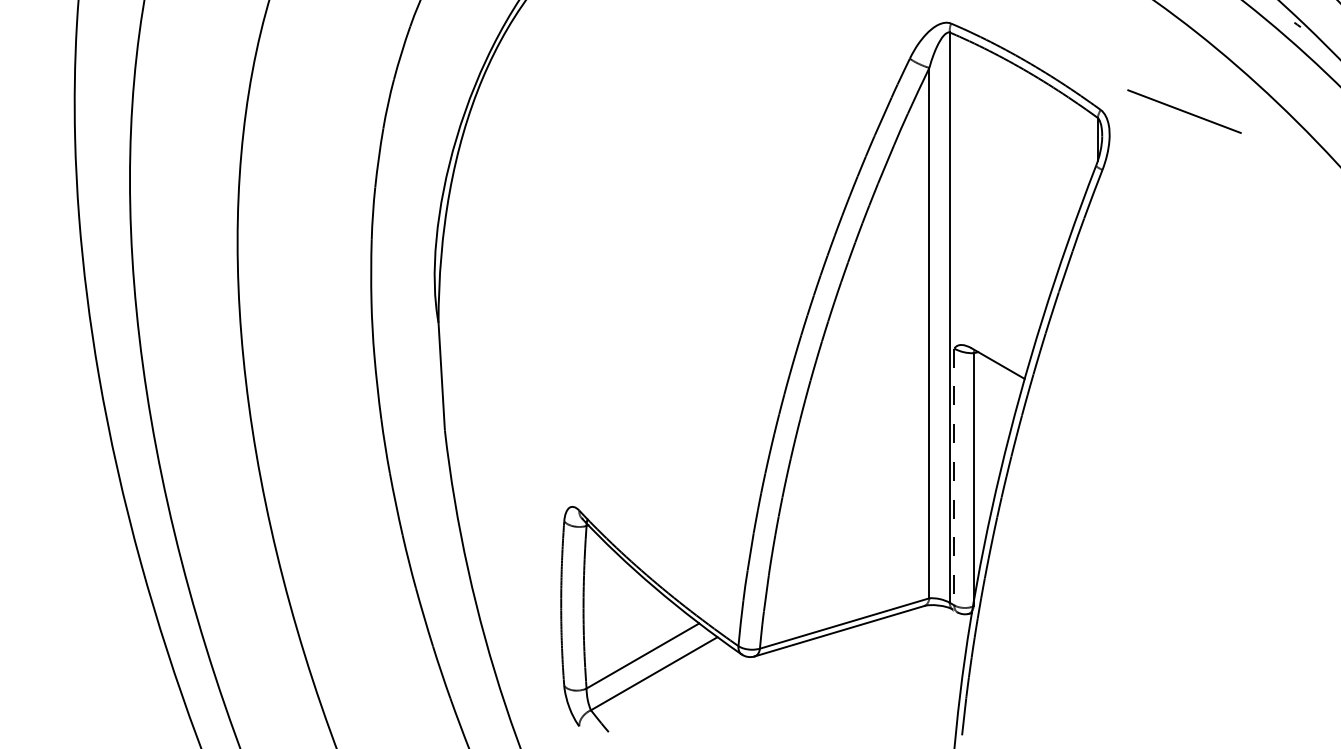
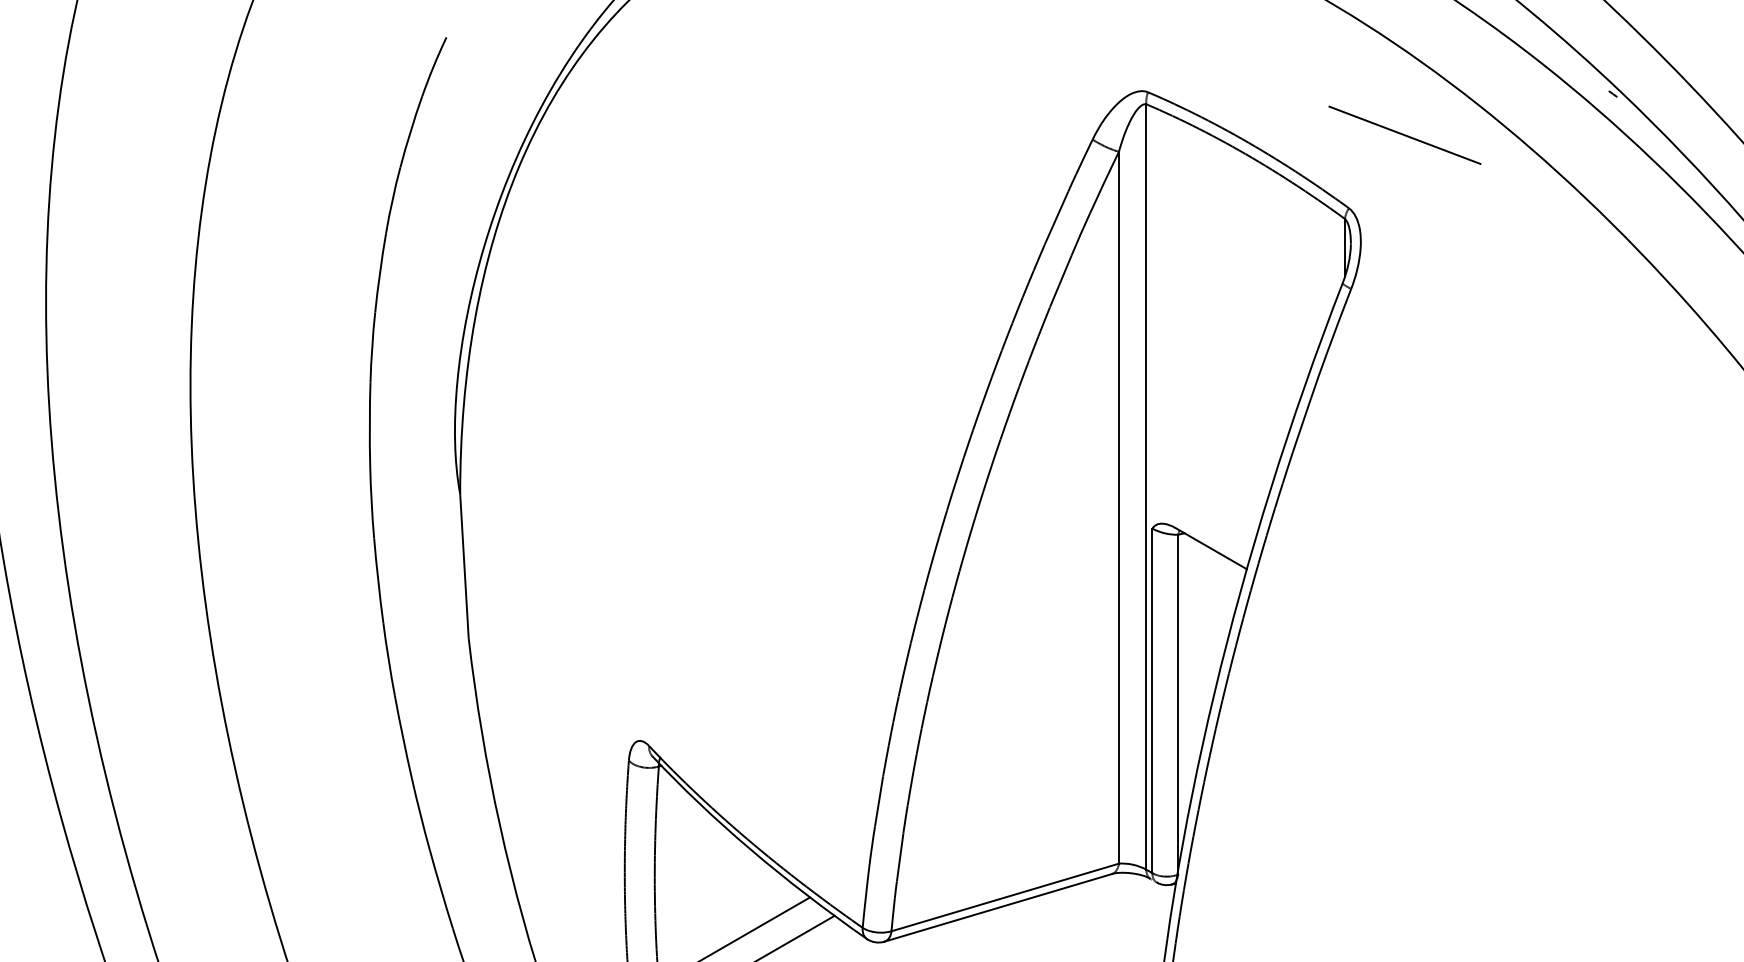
line: (1184, 111) -> (1404, 135), moved
line: (954, 477) -> (1152, 701), dashed -> solid

